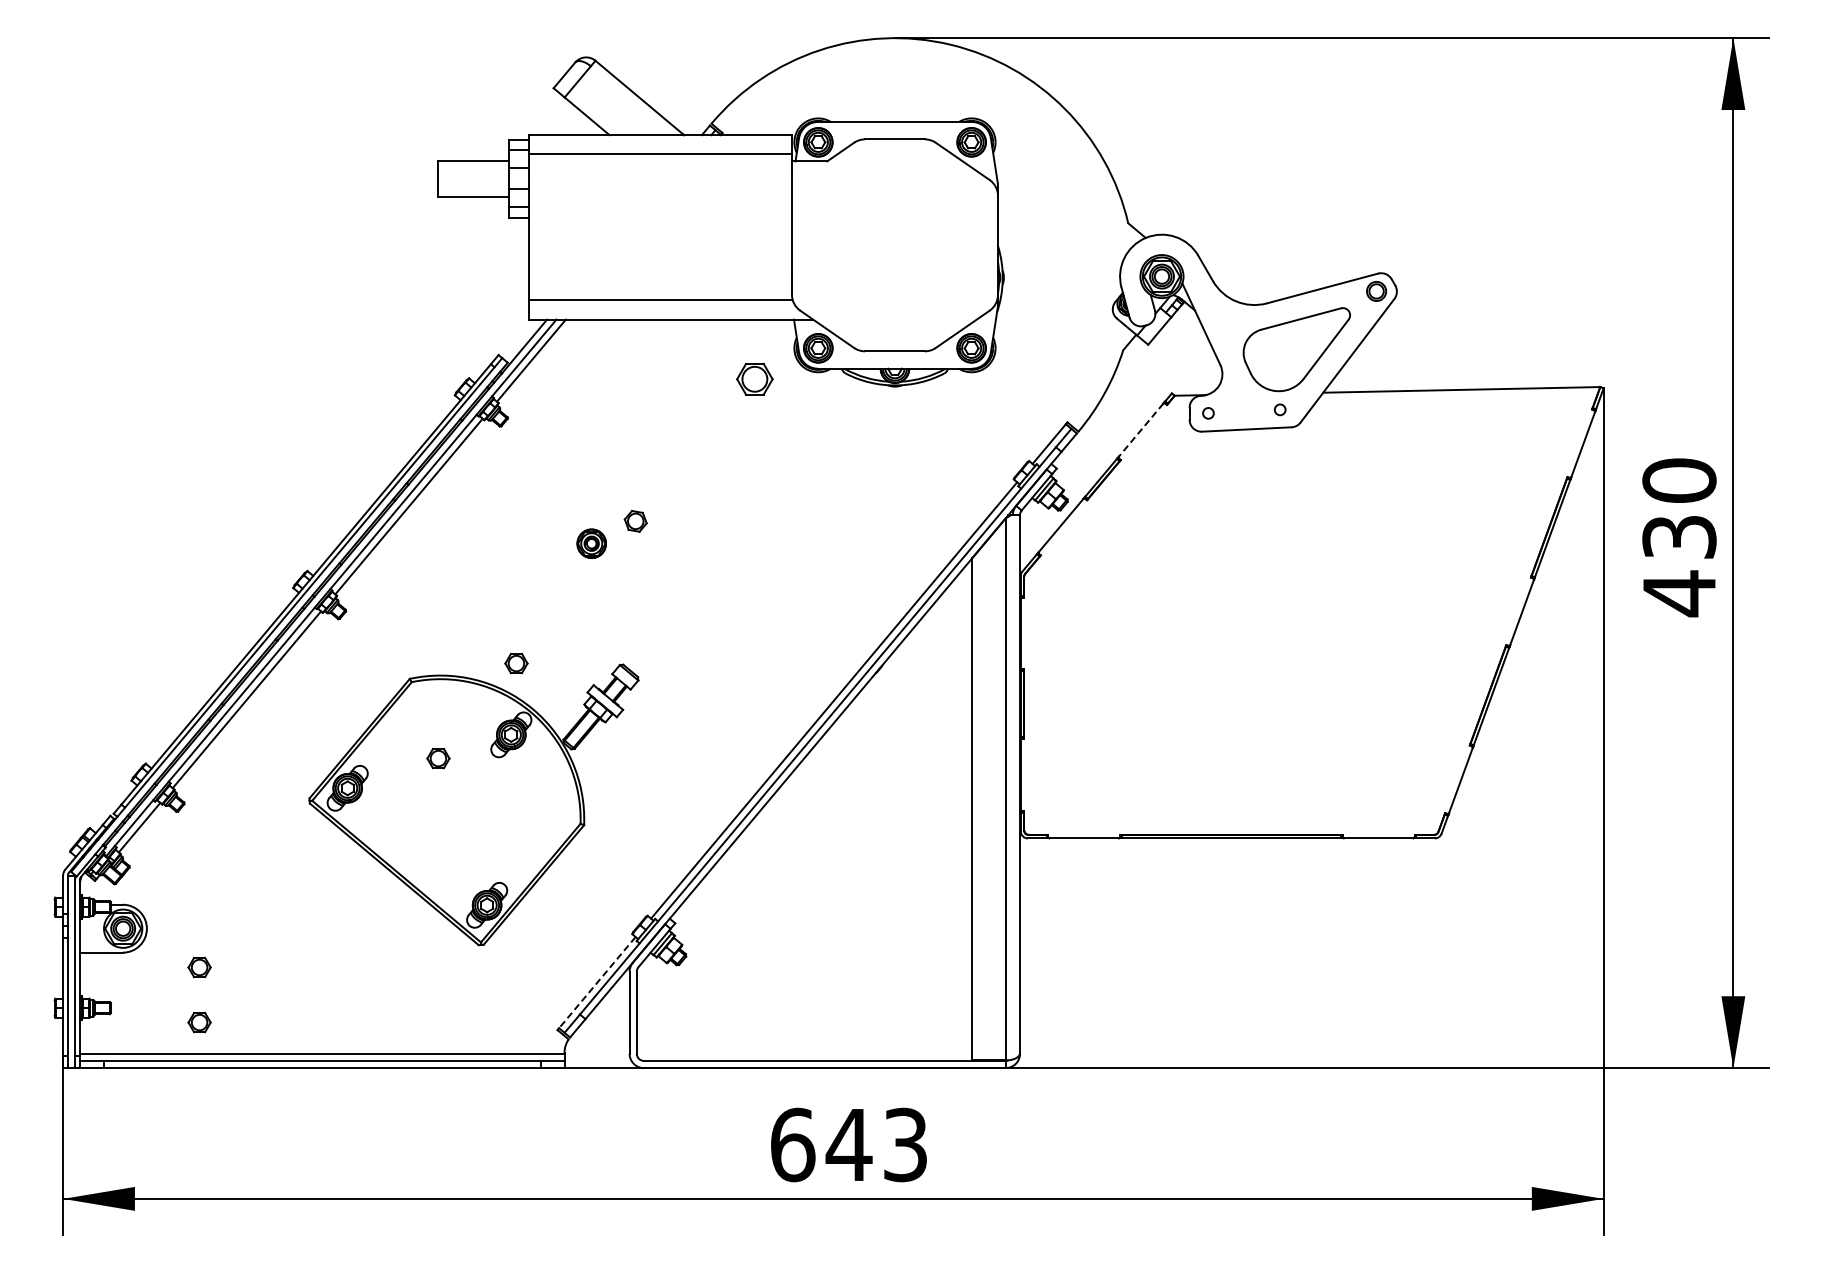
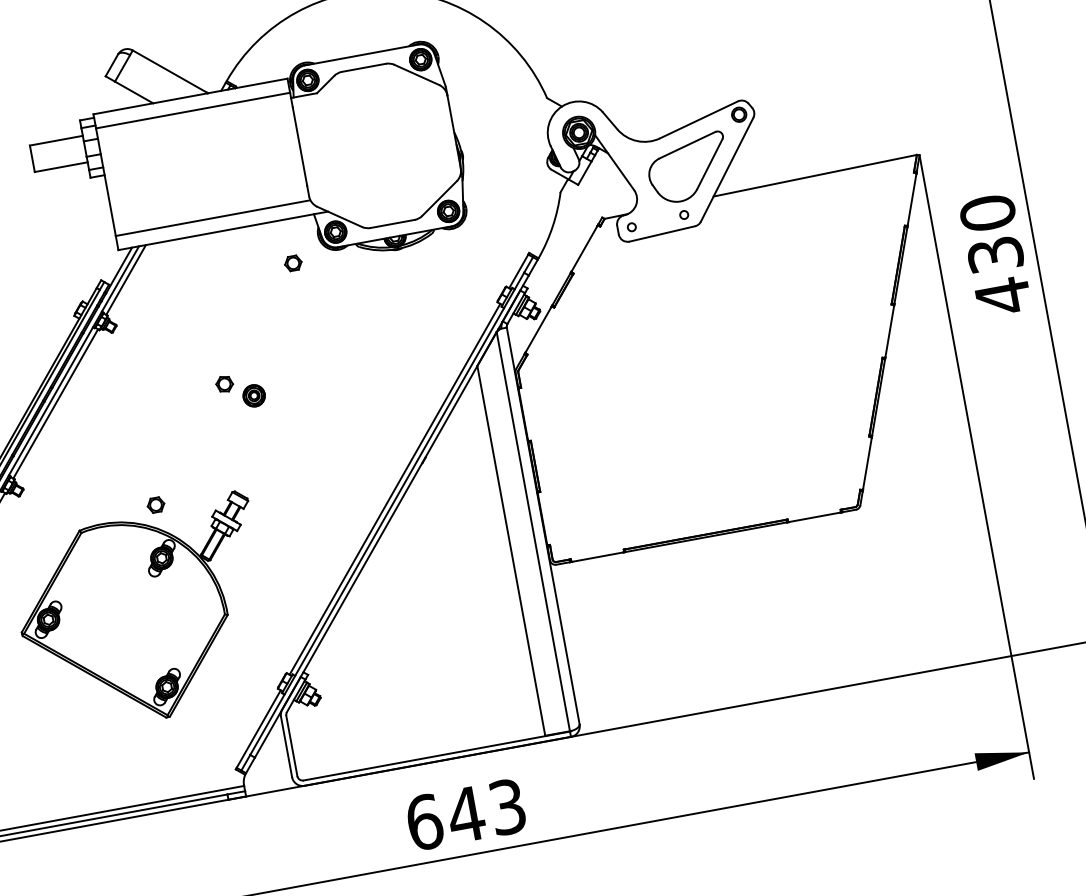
part: (755, 378) -> (293, 262), size x0.62
line: (1141, 430) -> (584, 248), dashed -> solid
part: (591, 543) -> (253, 395), moved
part: (438, 758) -> (111, 585), removed
line: (597, 982) -> (258, 729), dashed -> solid

